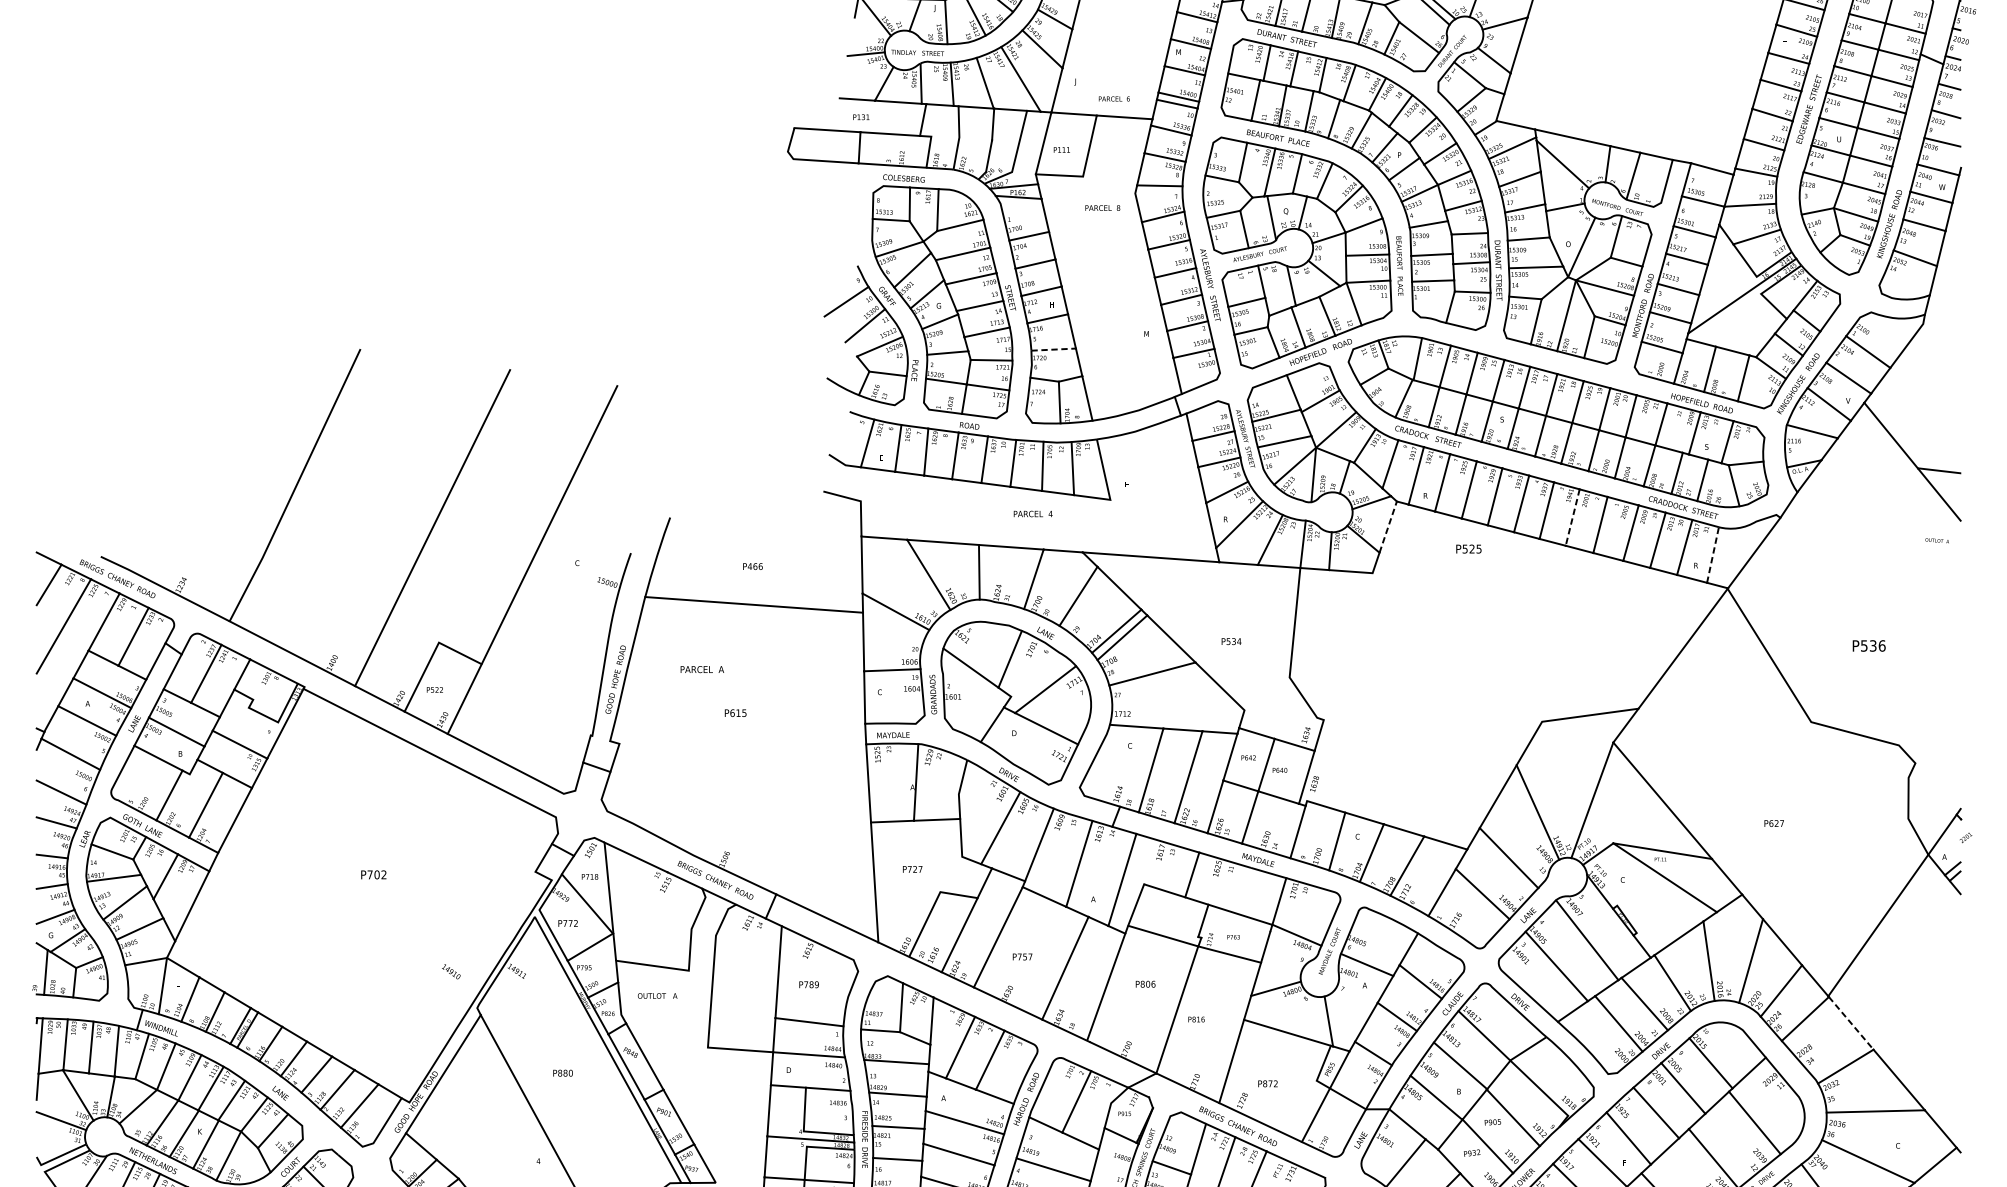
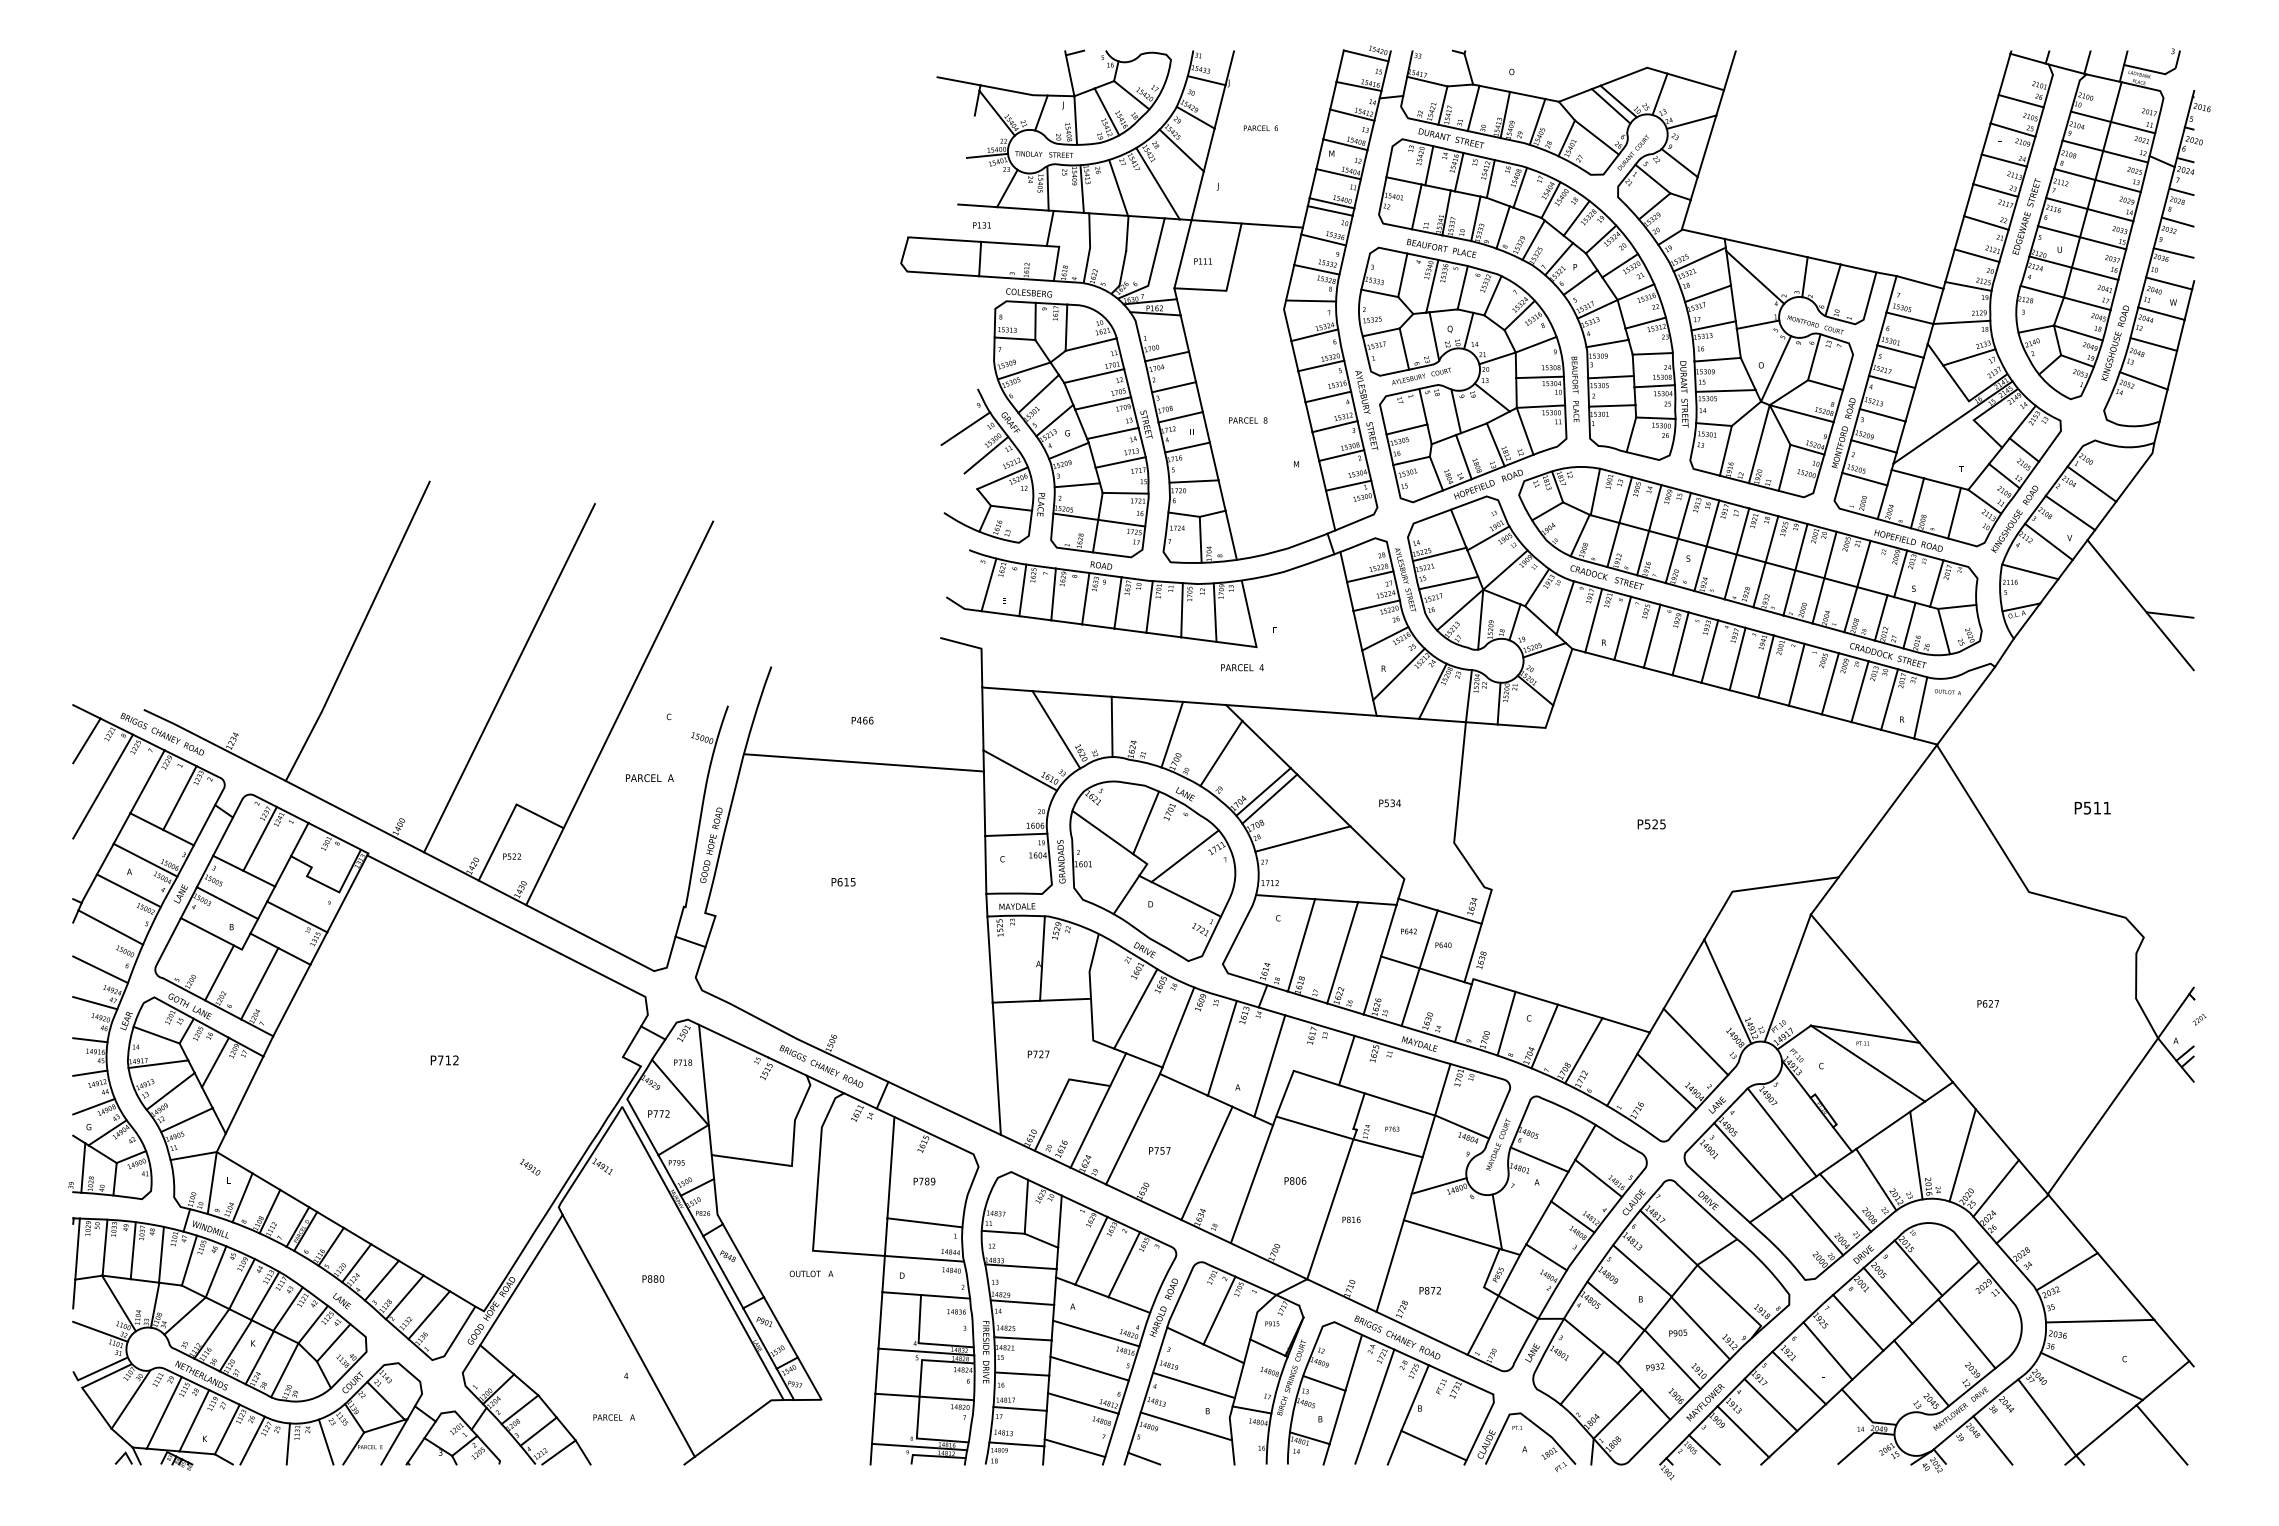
text: (1113, 99) -> (1260, 128), moved
text: (1103, 208) -> (1248, 420), moved
line: (1054, 349) -> (1194, 481), dashed -> solid
text: (1033, 513) -> (1242, 667), moved
line: (1573, 518) -> (1766, 667), dashed -> solid
line: (1387, 527) -> (1562, 677), dashed -> solid
text: (1936, 540) -> (1947, 691), moved
text: (1468, 549) -> (1651, 824), moved
line: (1712, 554) -> (1920, 707), dashed -> solid
text: (1877, 645) -> (2102, 807), P536 -> P511
text: (702, 669) -> (649, 778), moved
text: (377, 874) -> (448, 1060), P702 -> P712
text: (657, 995) -> (811, 1273), moved
line: (1851, 1023) -> (2073, 1224), dashed -> solid

